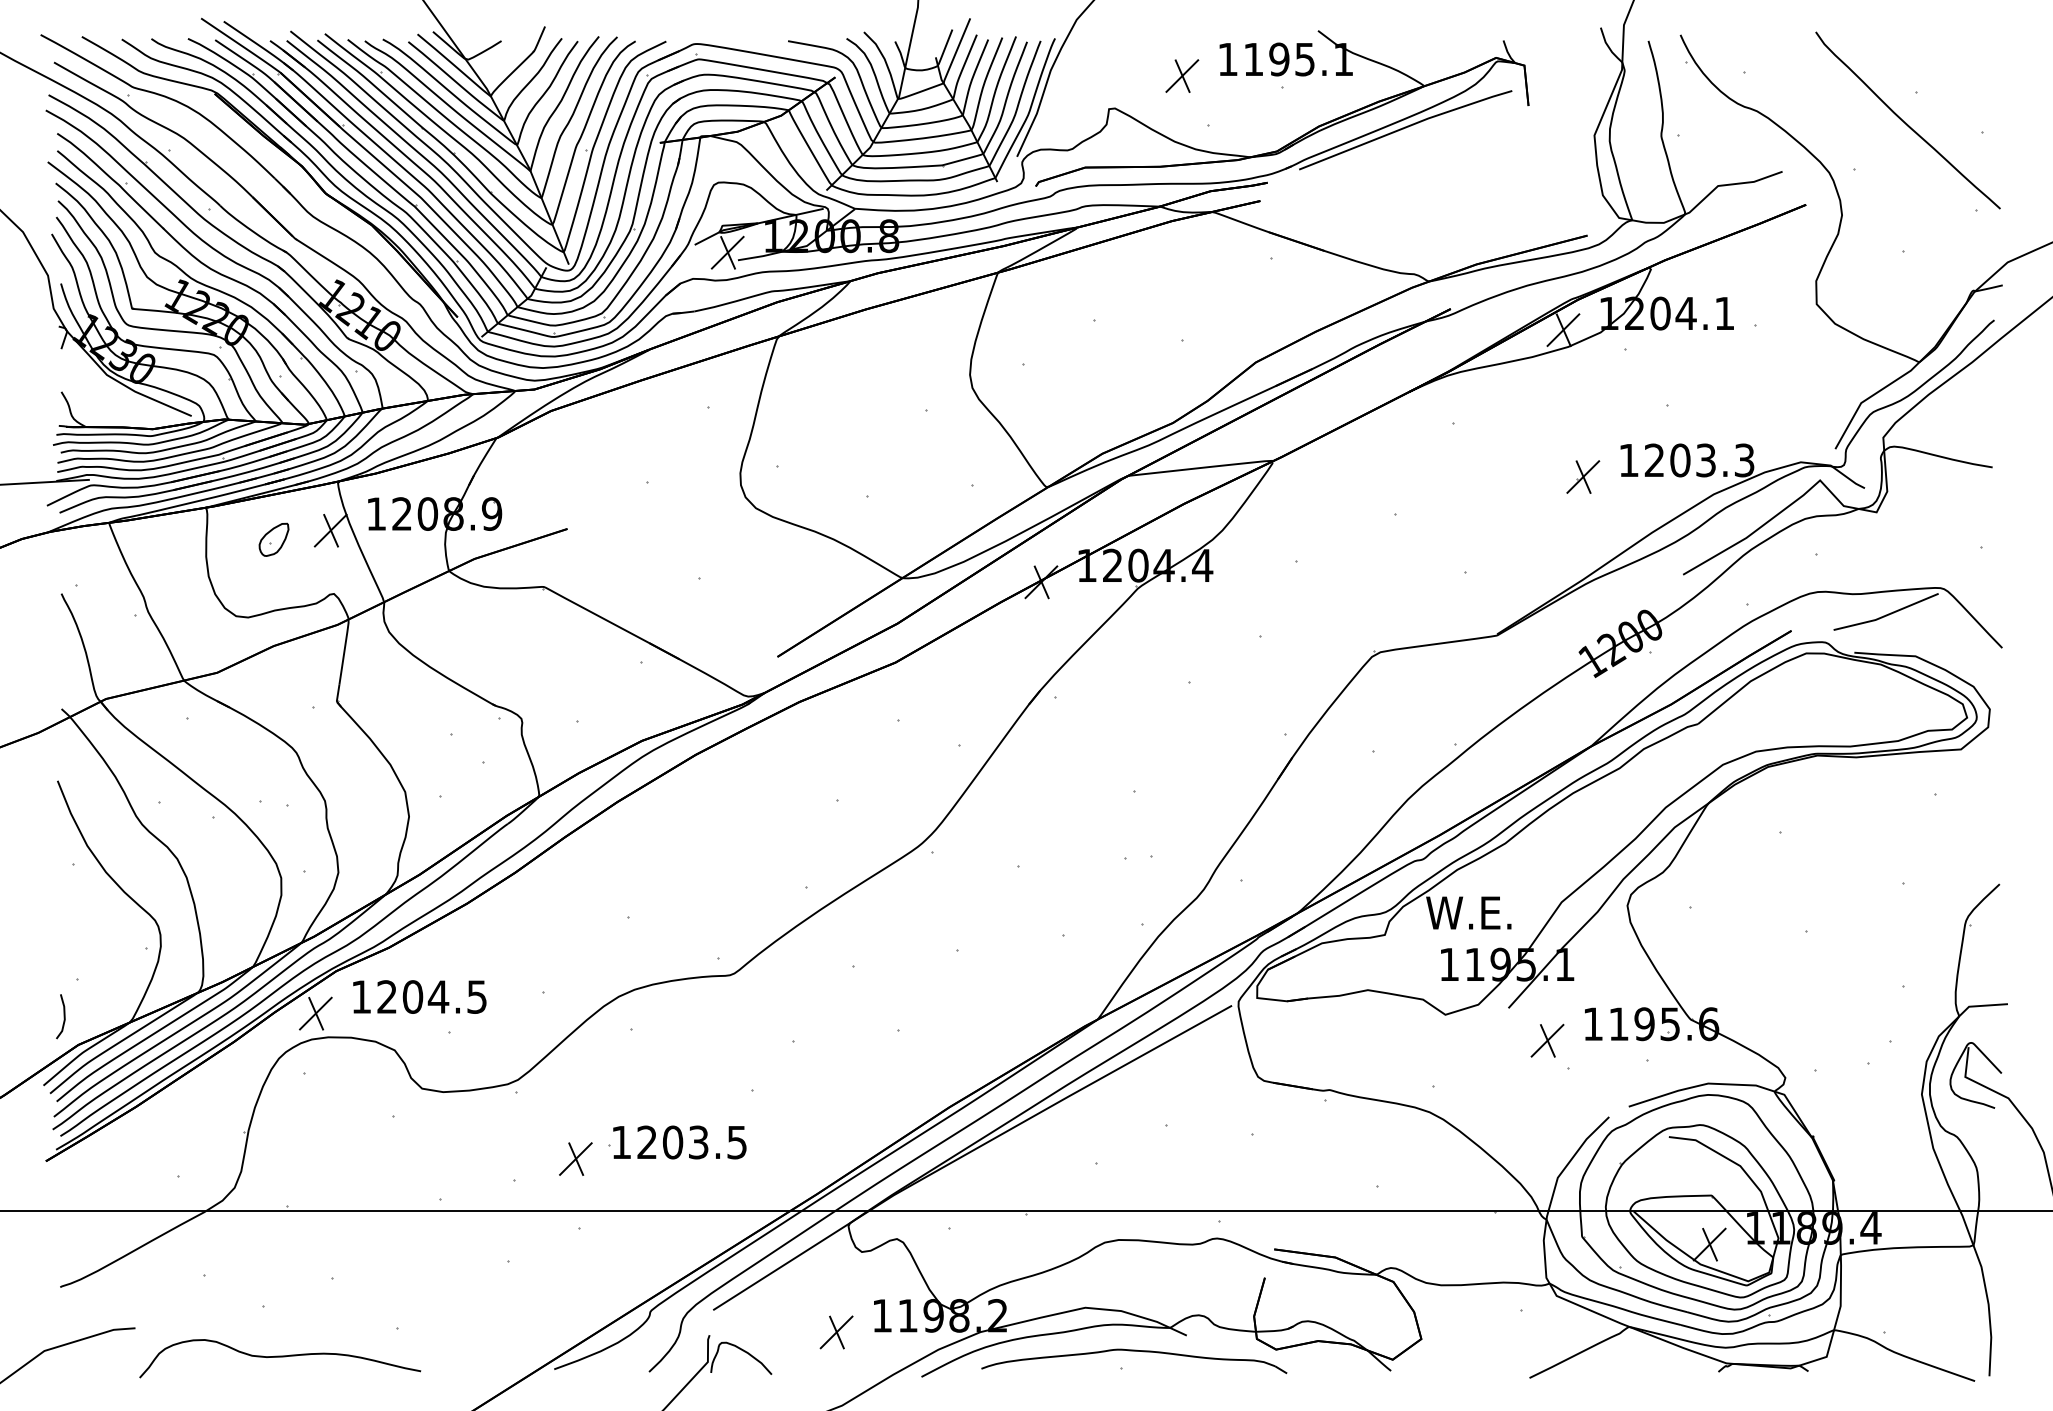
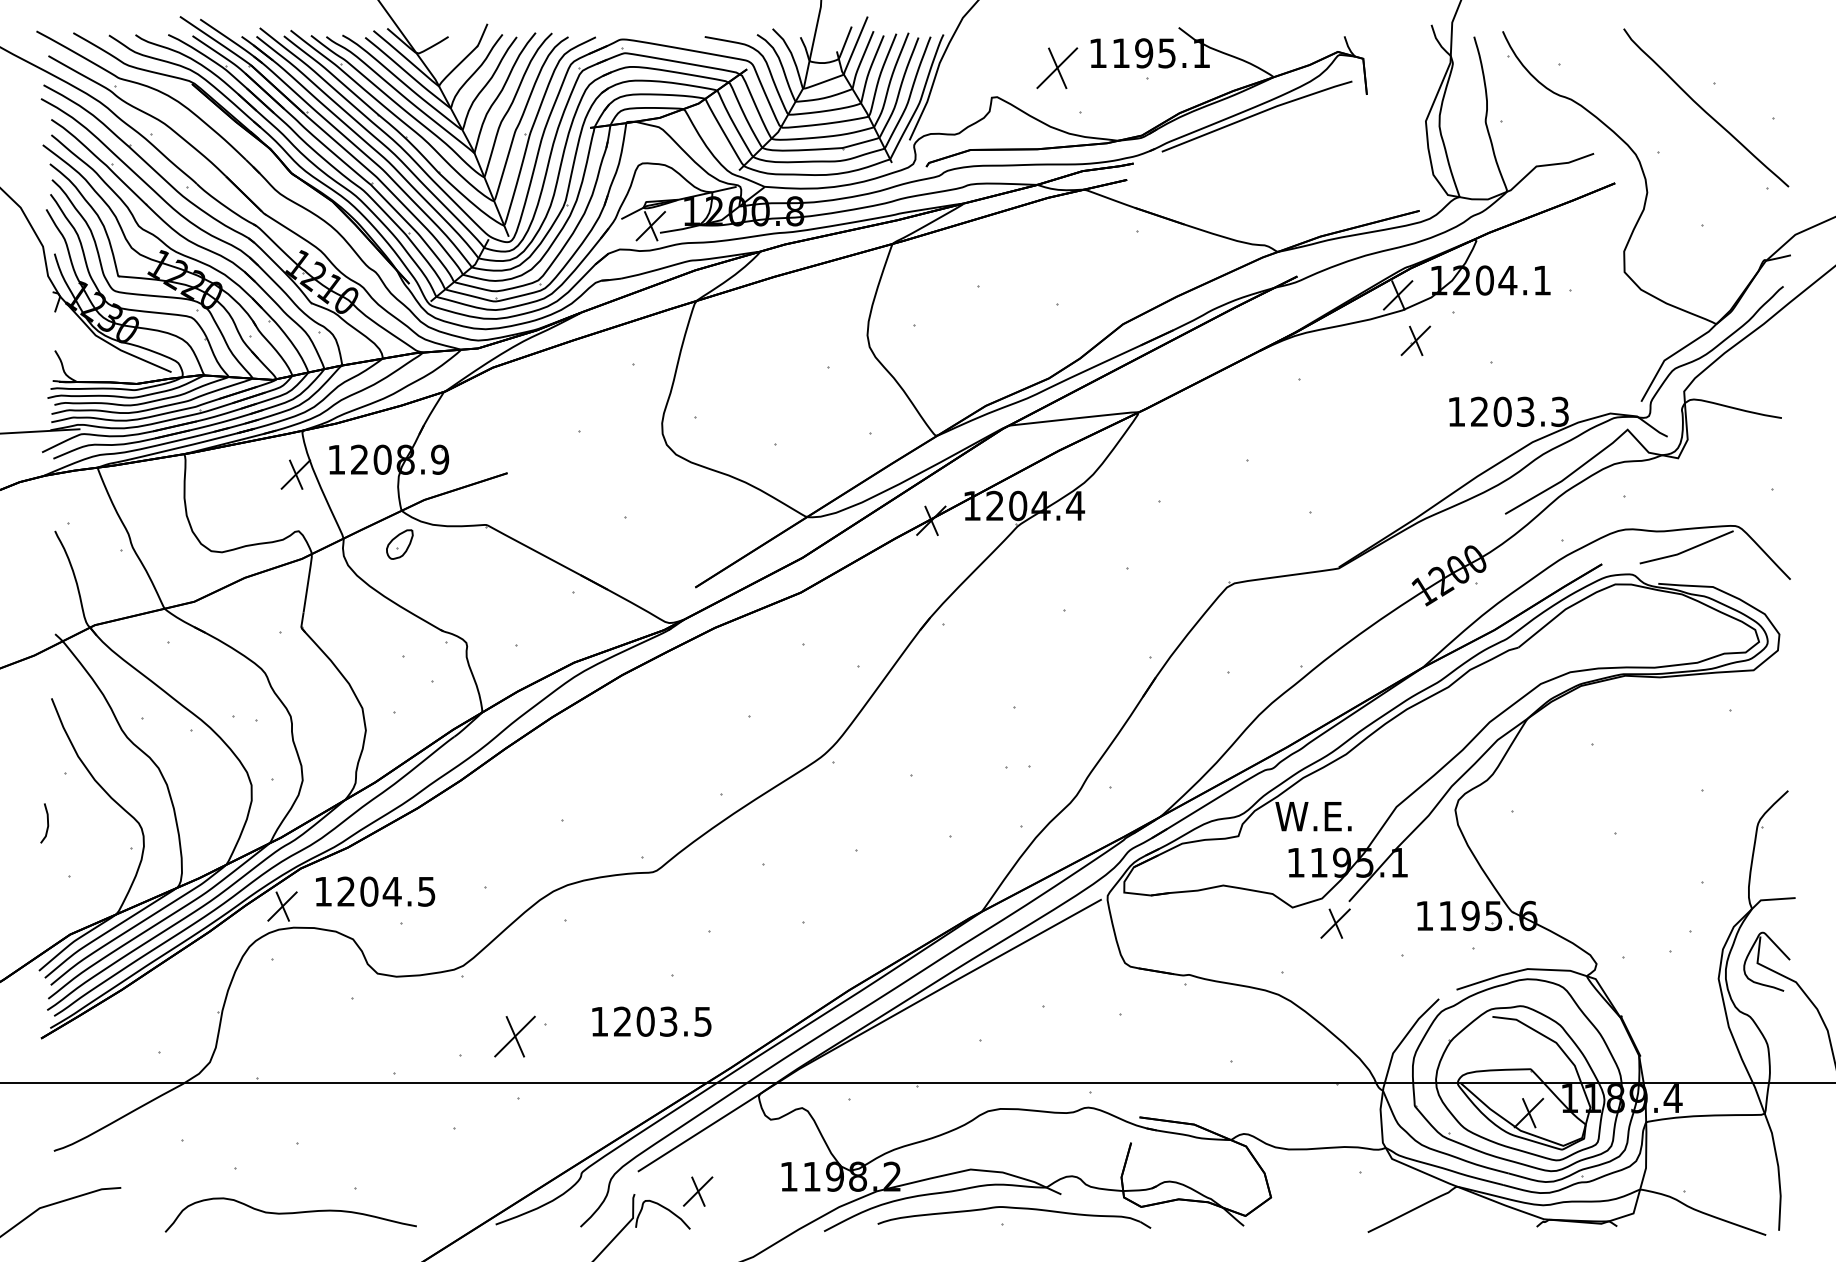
part: (1182, 75) -> (1057, 67), size x1.4
part: (1583, 476) -> (1416, 340), moved
part: (273, 539) -> (399, 544), moved
line: (63, 1016) -> (47, 823), moved
part: (1547, 1040) -> (1335, 923), moved
text: (679, 1142) -> (651, 1021), moved
part: (575, 1158) -> (514, 1036), size x1.4
part: (836, 1332) -> (698, 1191), moved
curve: (280, 1357) -> (291, 1214), moved

